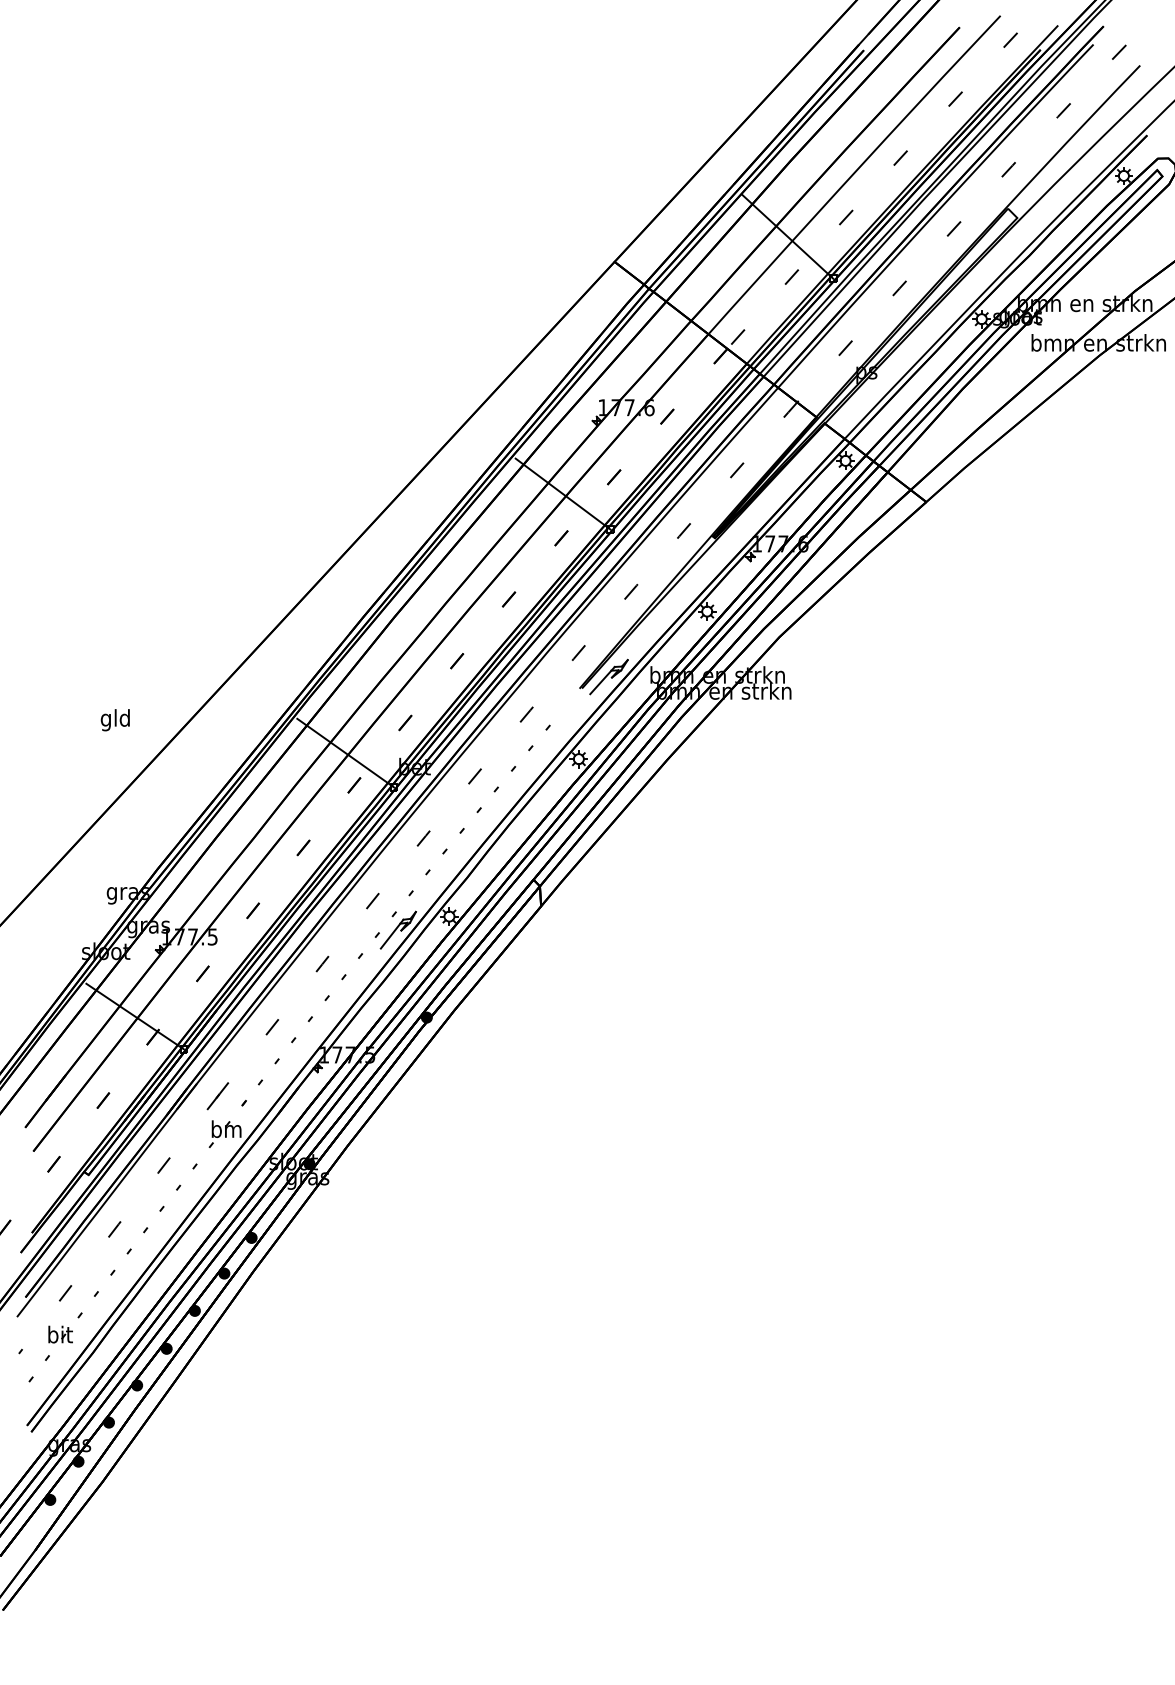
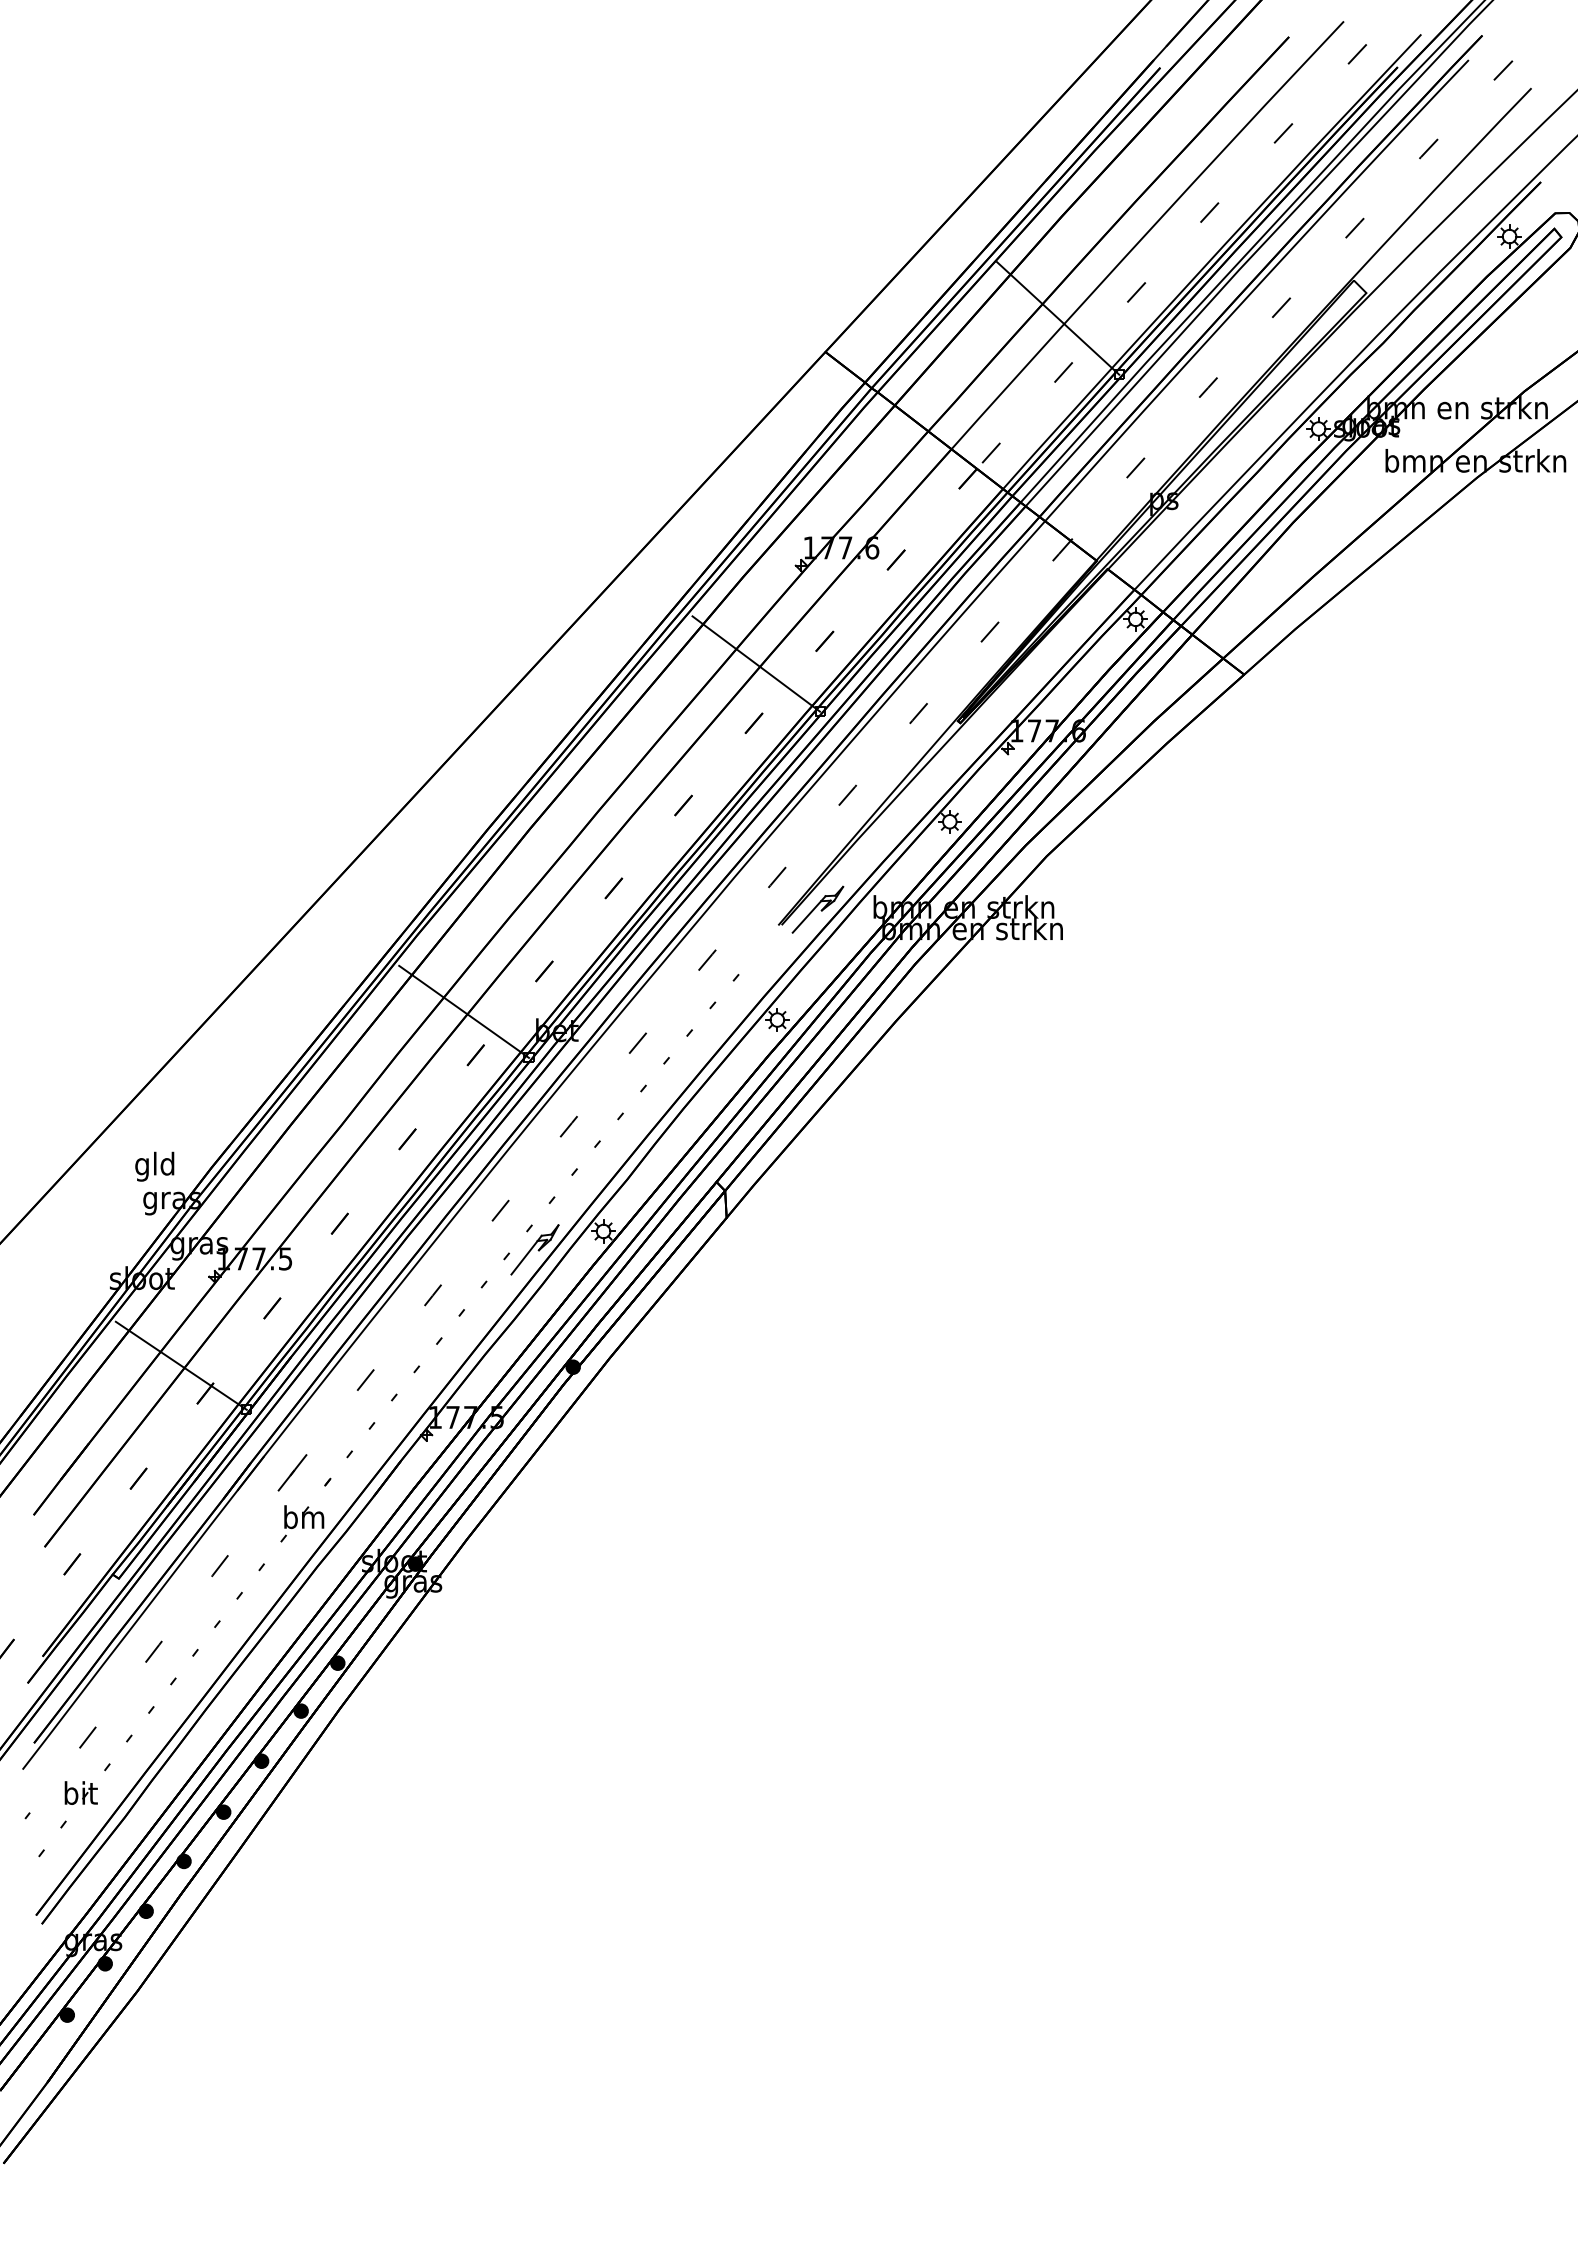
text: (115, 720) -> (154, 1166), moved

